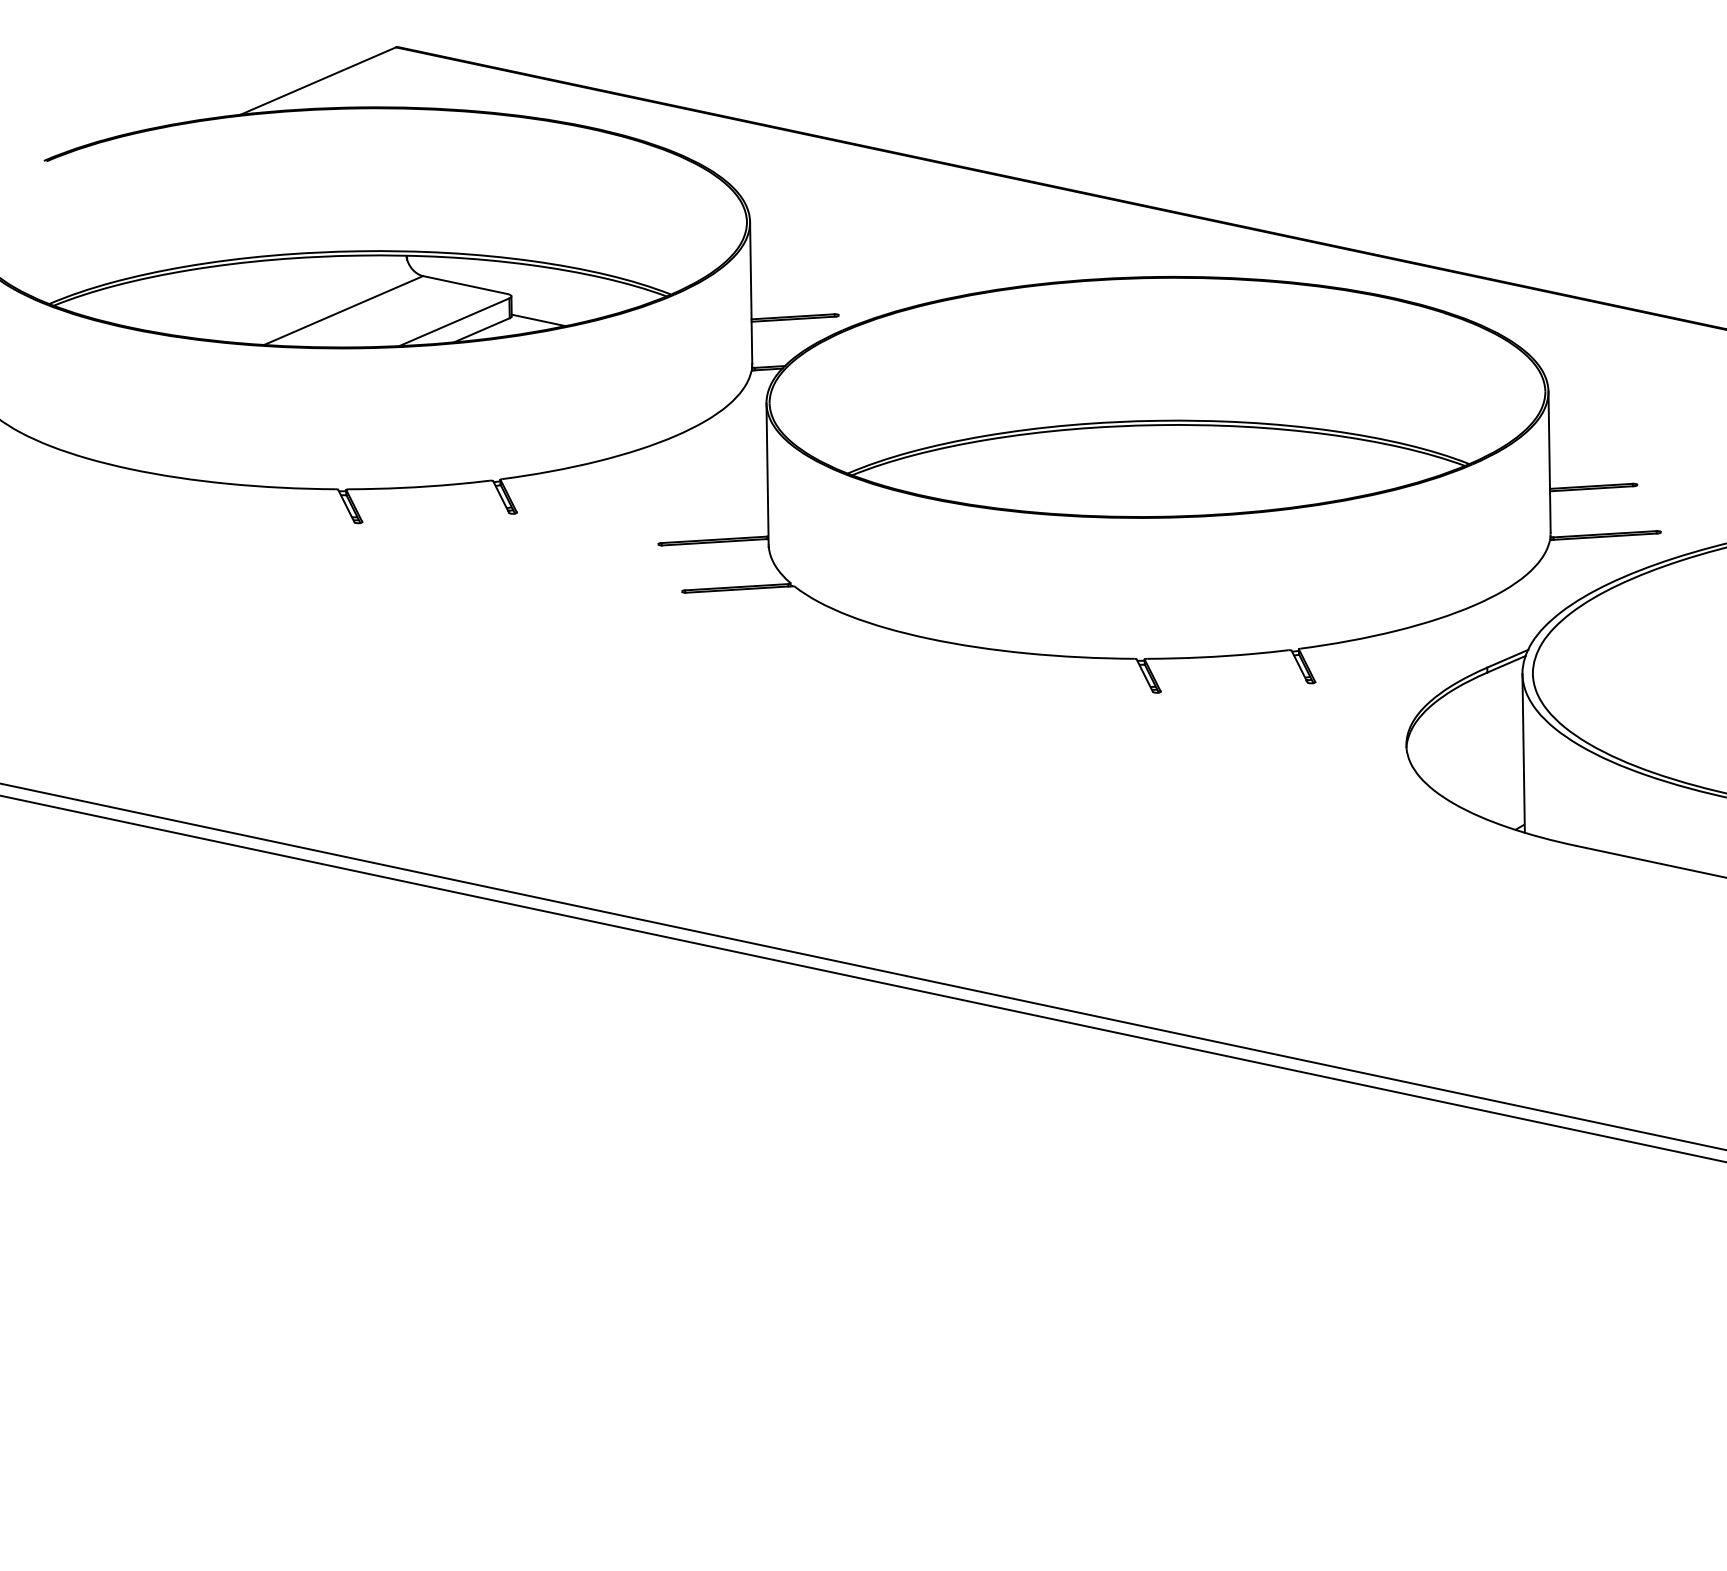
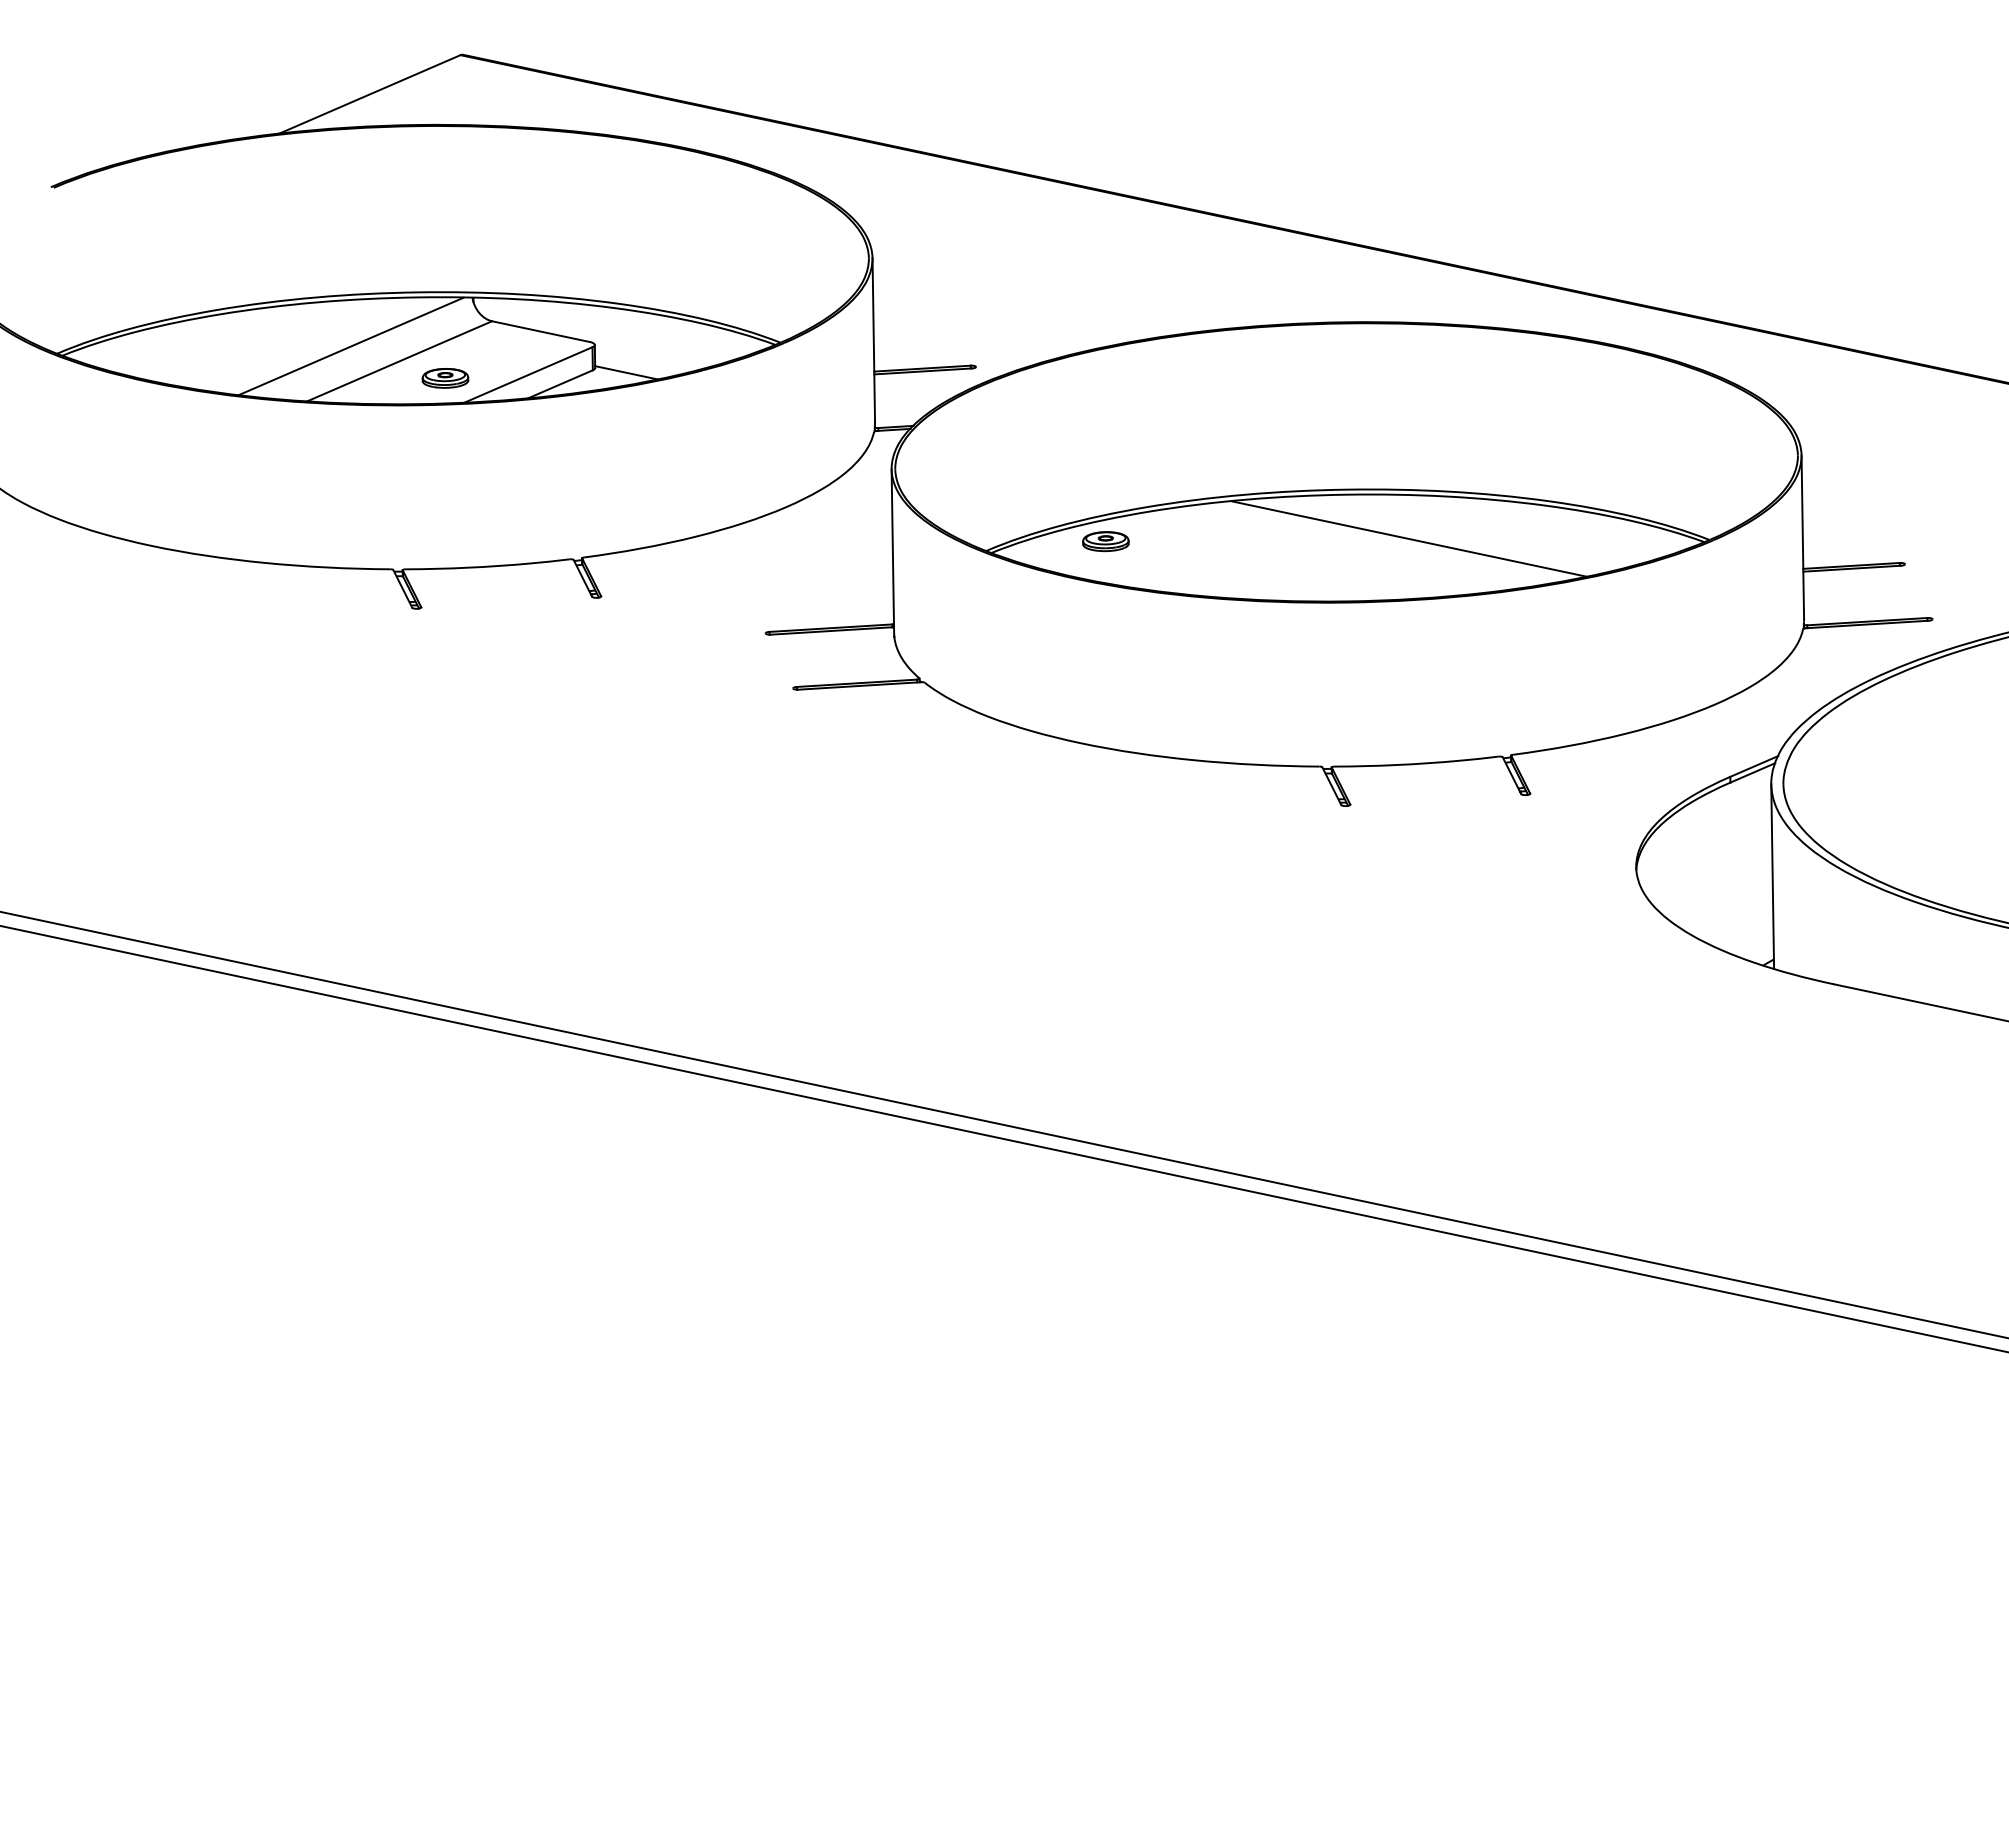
line: (301, 297) -> (350, 346), added
part: (383, 325) -> (445, 378), added
line: (1210, 462) -> (1408, 538), added
part: (950, 465) -> (1105, 541), added

